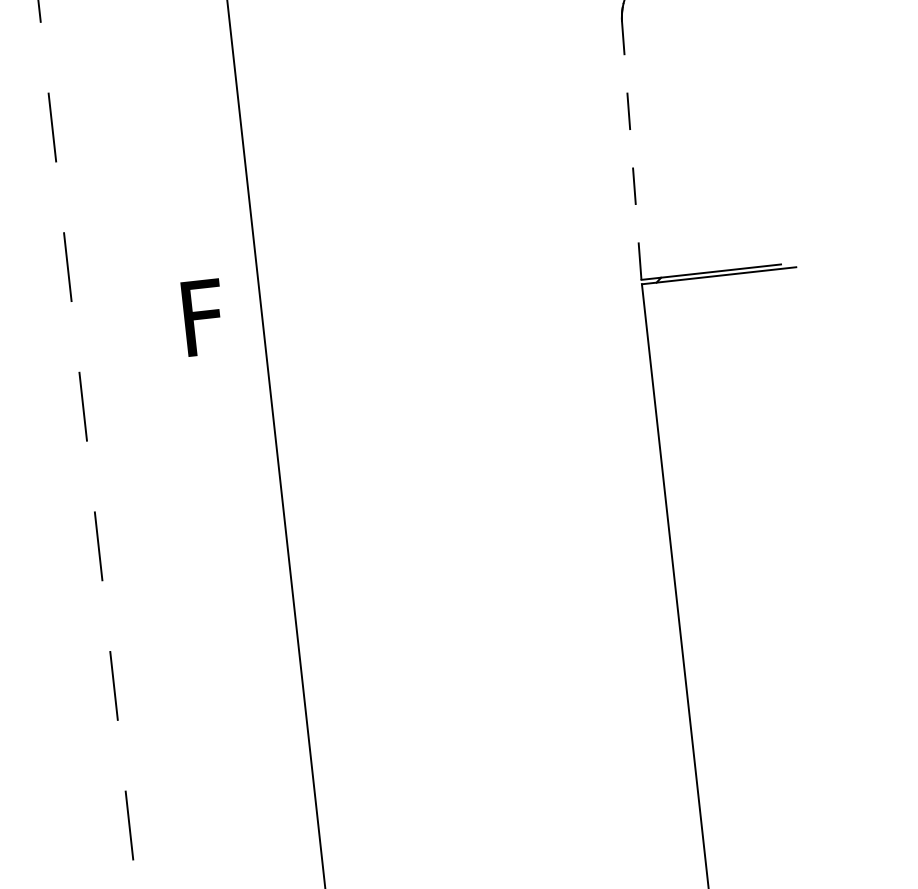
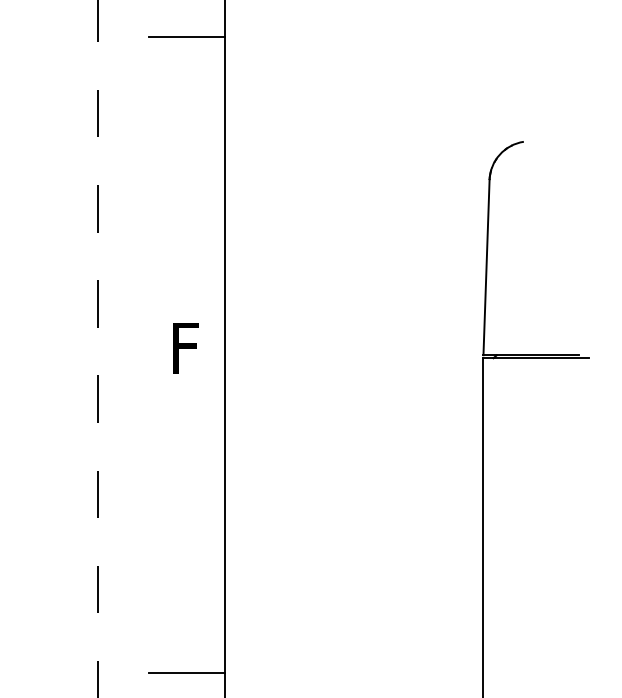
line: (631, 150) -> (486, 267), dashed -> solid
line: (258, 793) -> (187, 672), added

